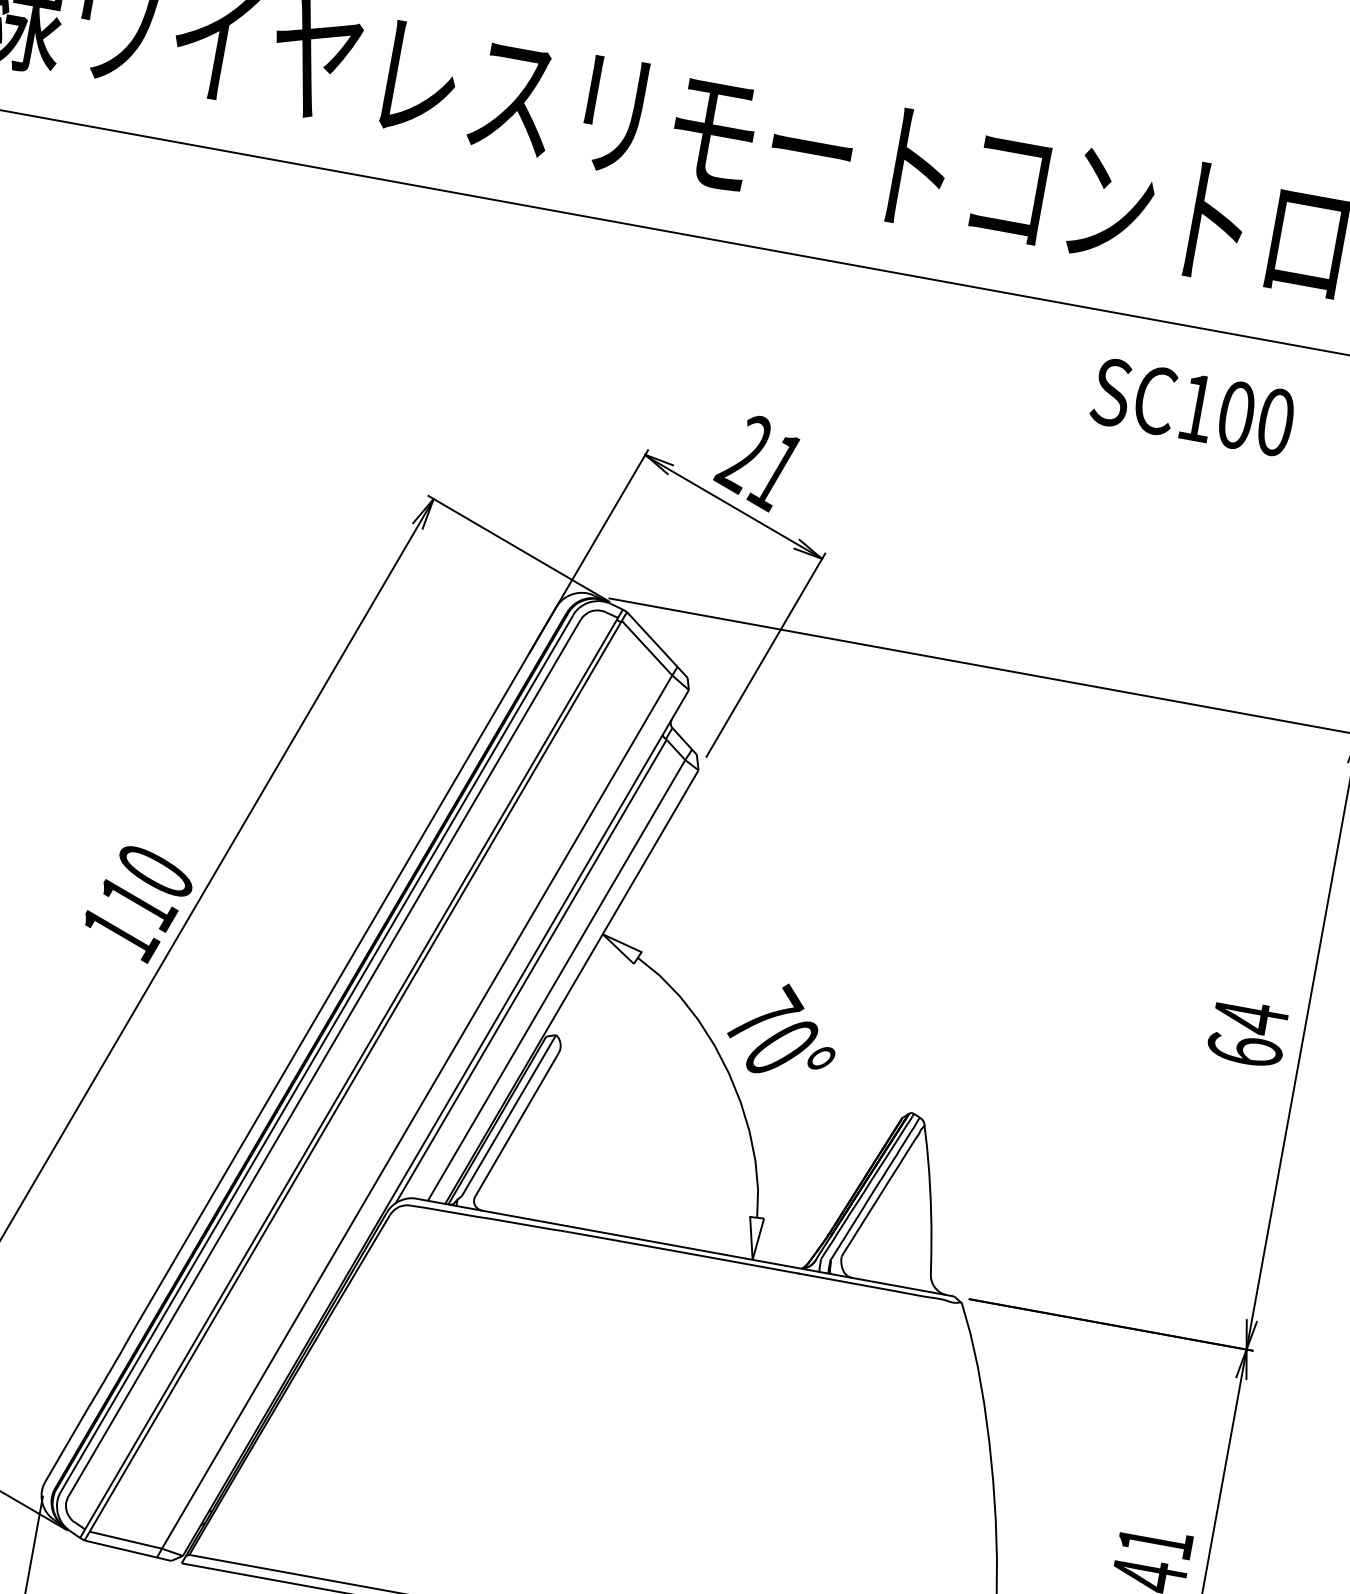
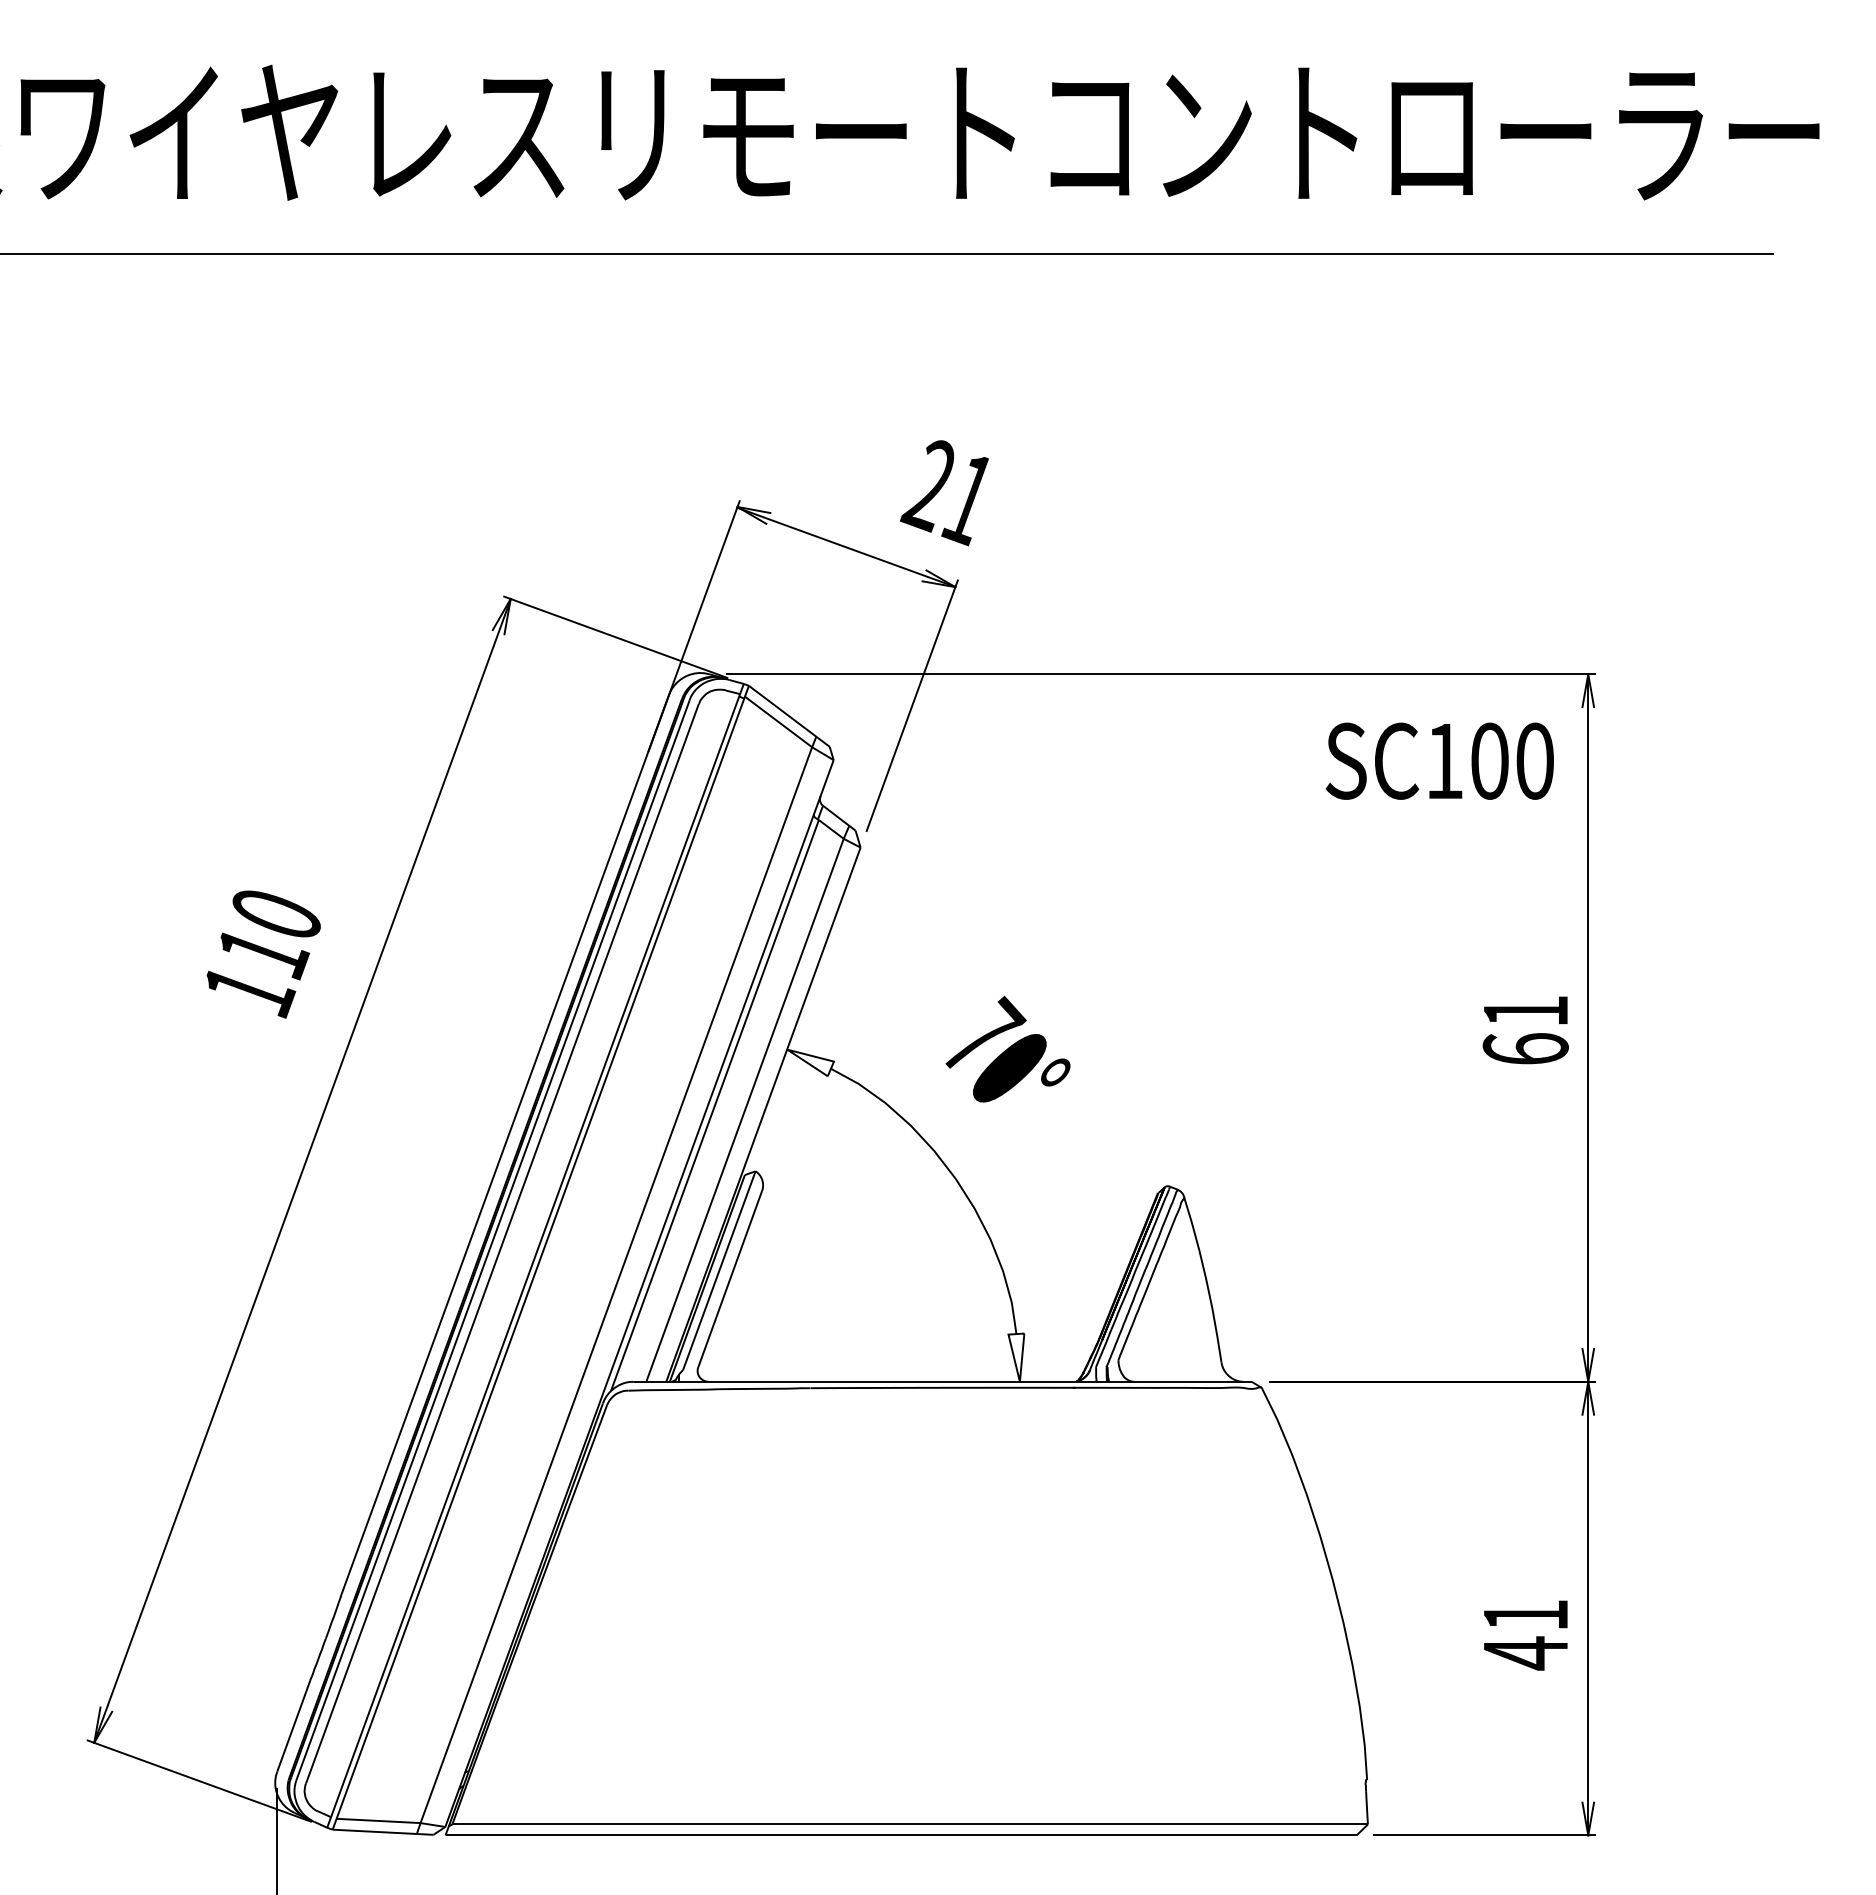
text: (1192, 406) -> (1439, 760), moved
text: (755, 462) -> (943, 493), moved
text: (138, 904) -> (263, 954), moved
text: (1250, 1017) -> (1525, 1011), 64 -> 61
text: (783, 1029) -> (1007, 1048), moved

